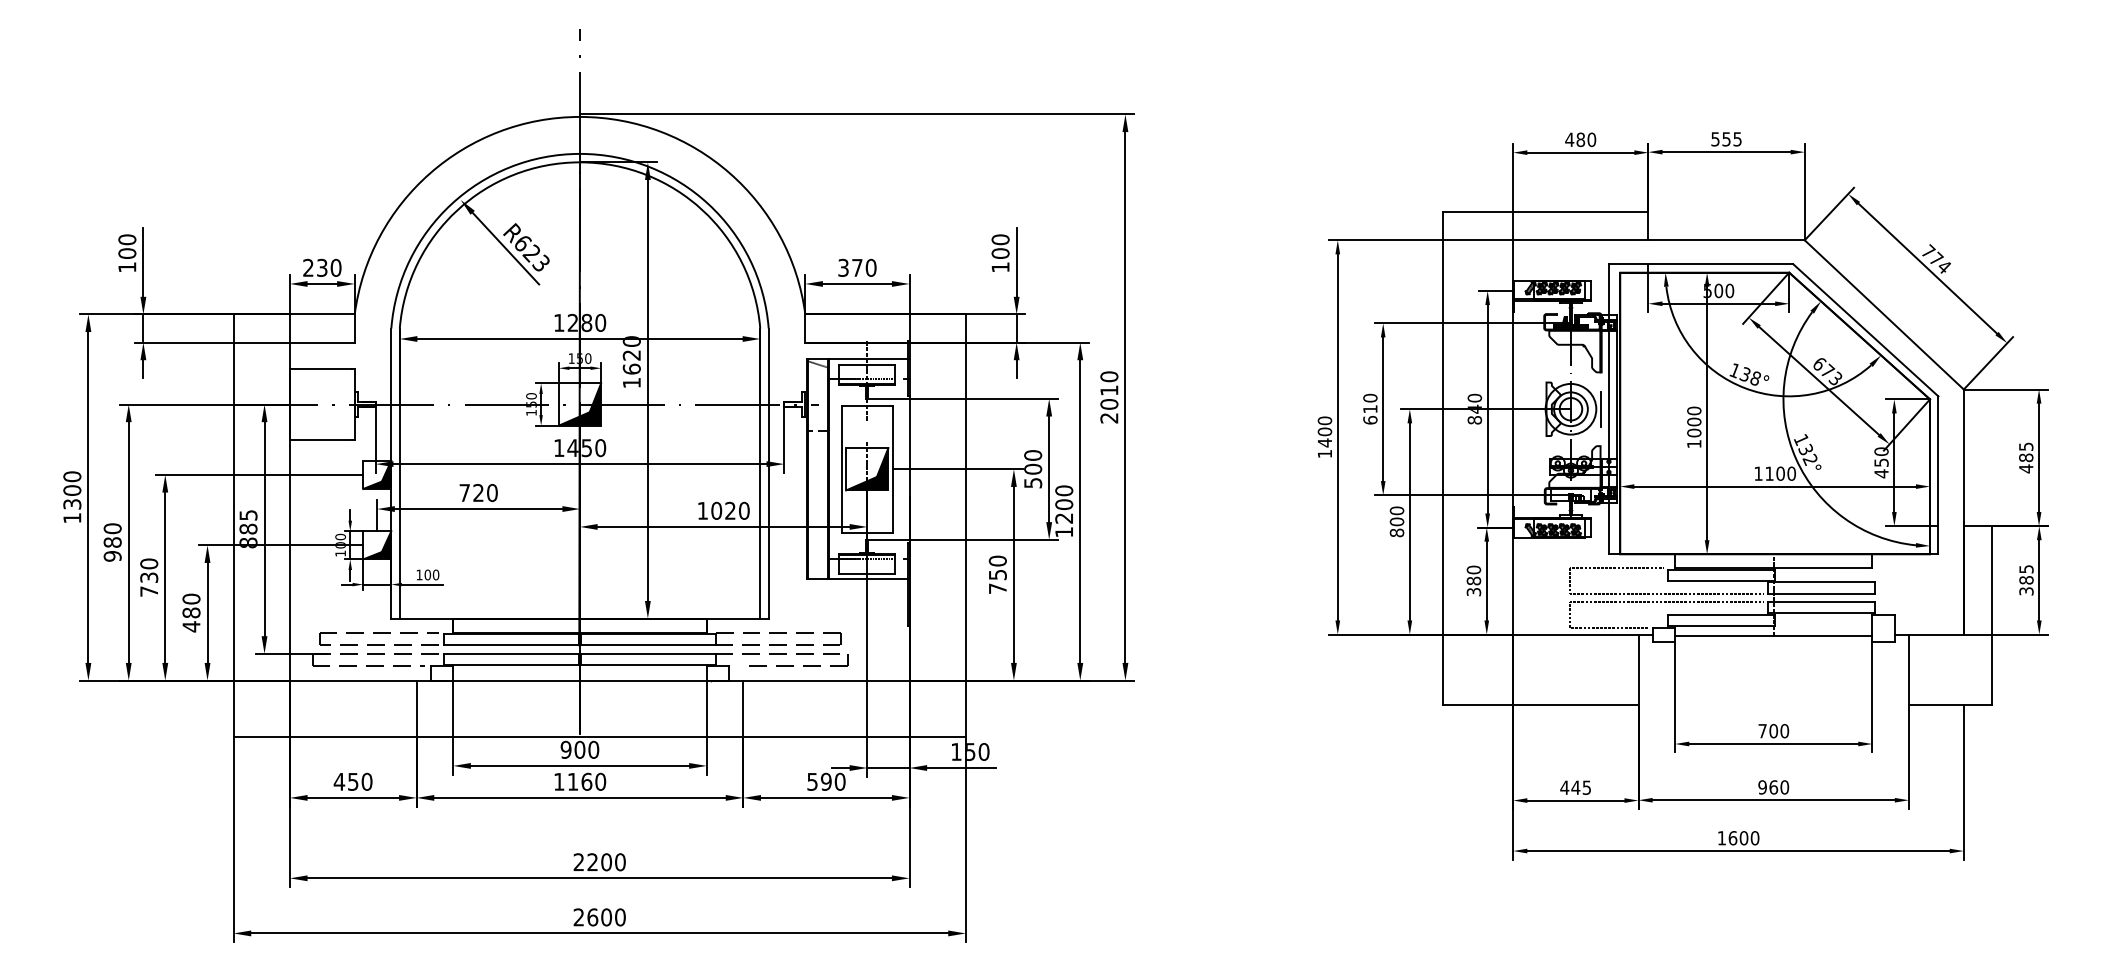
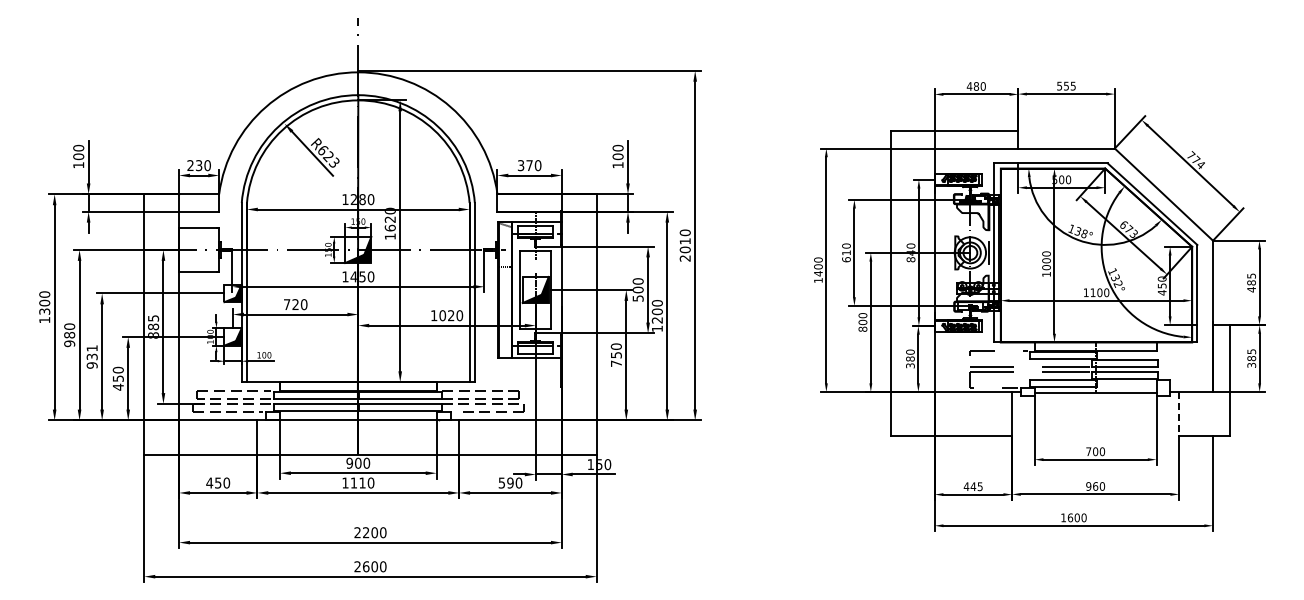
text: (148, 576) -> (91, 356), 730 -> 931
text: (190, 612) -> (117, 378), 480 -> 450
line: (1909, 669) -> (1179, 413), solid -> dashed
text: (586, 780) -> (362, 482), 1160 -> 1110

